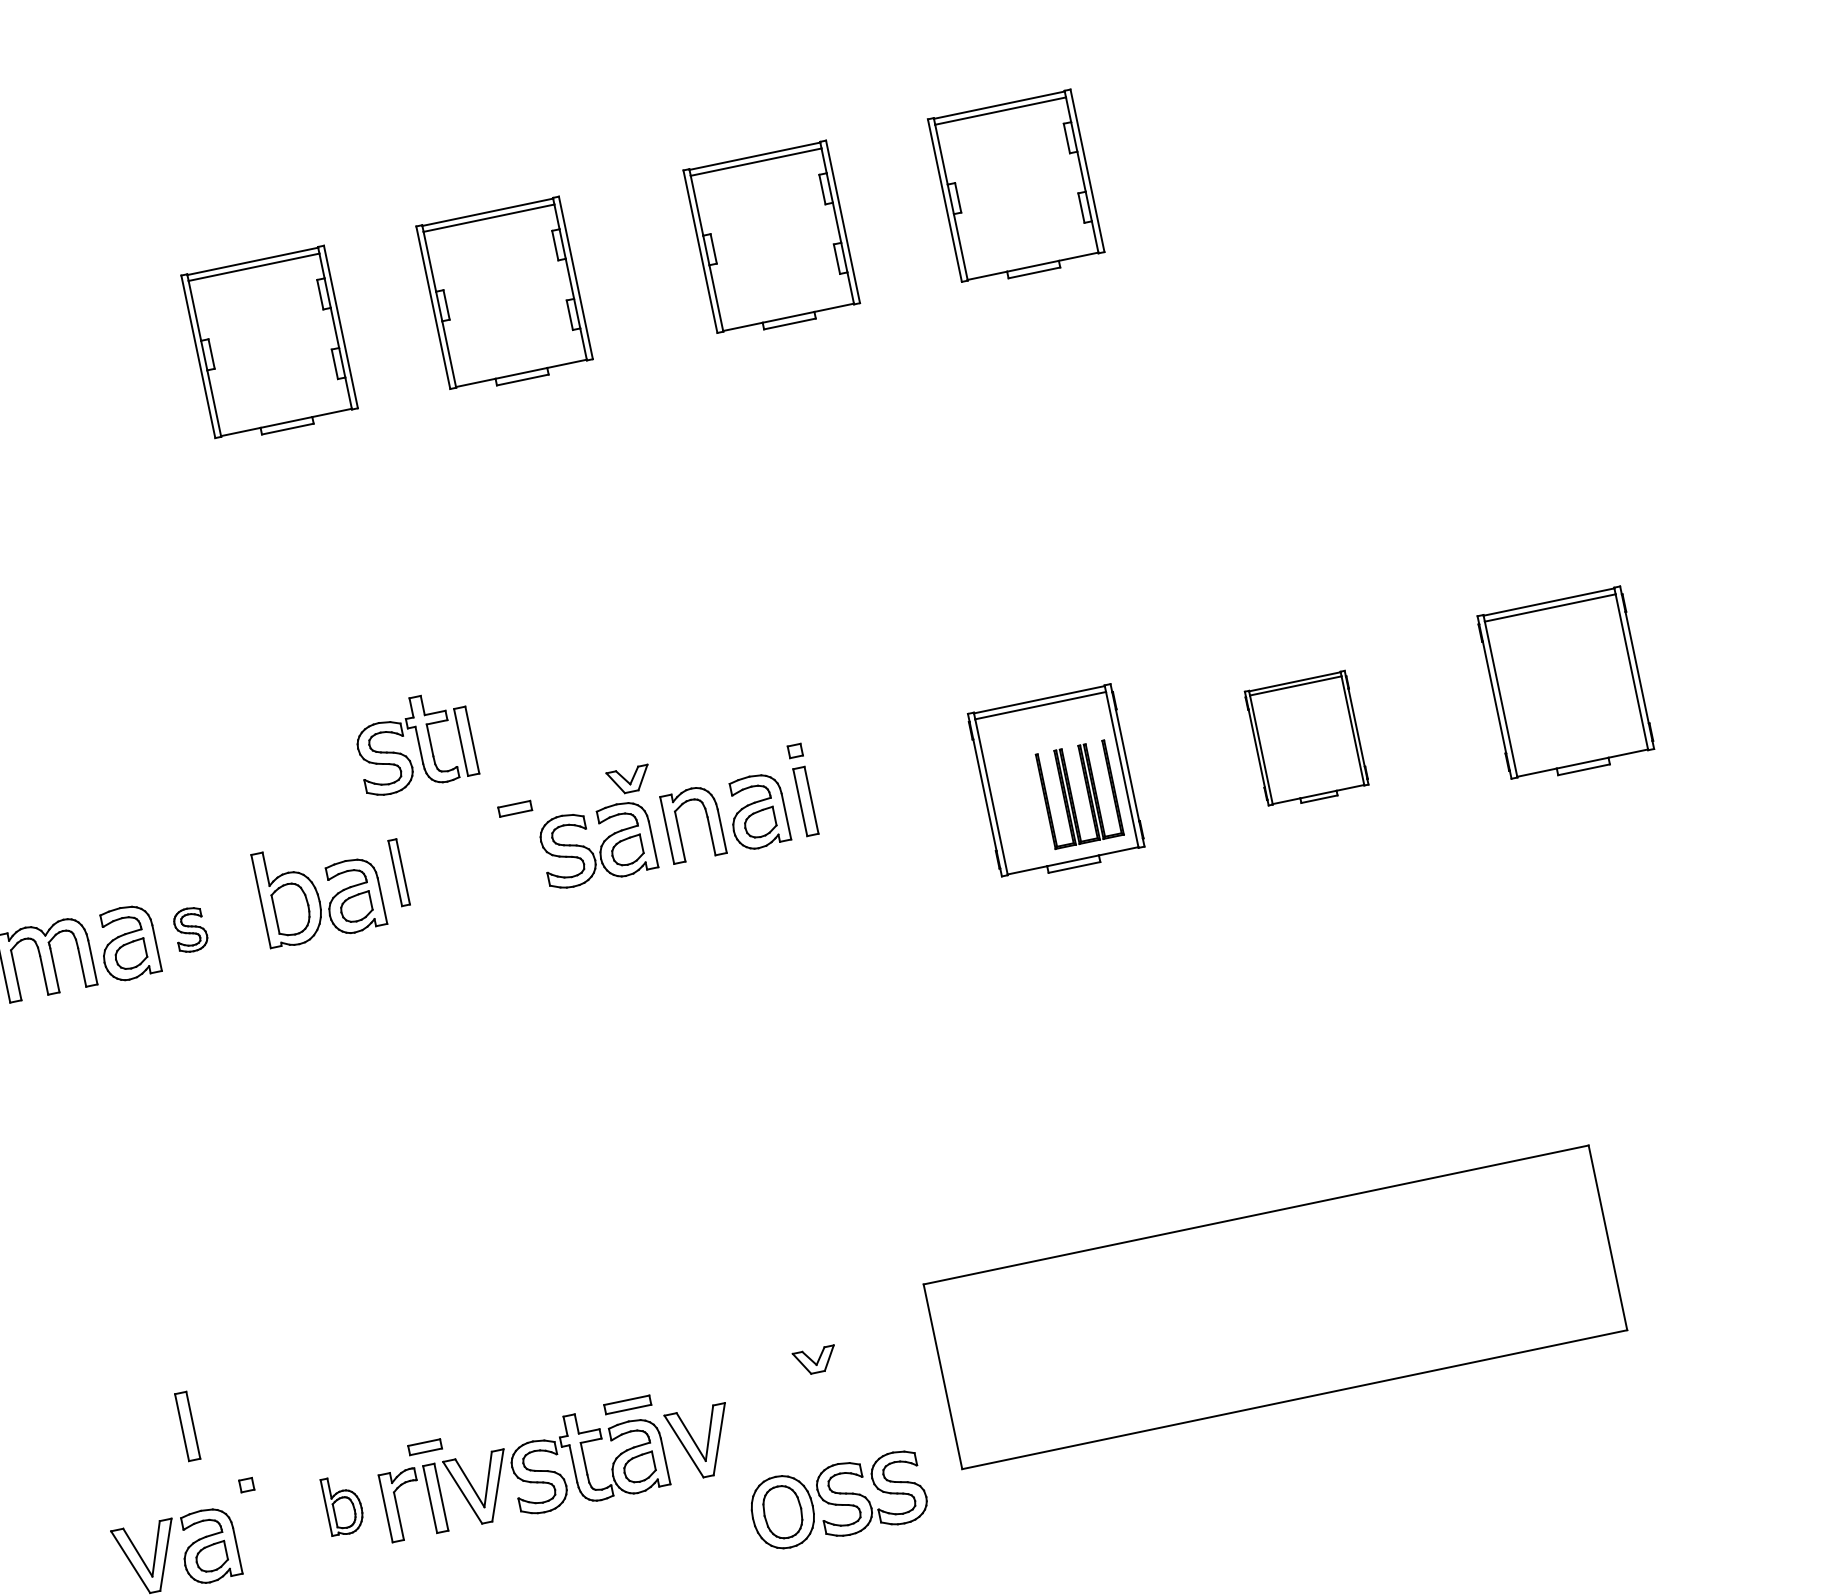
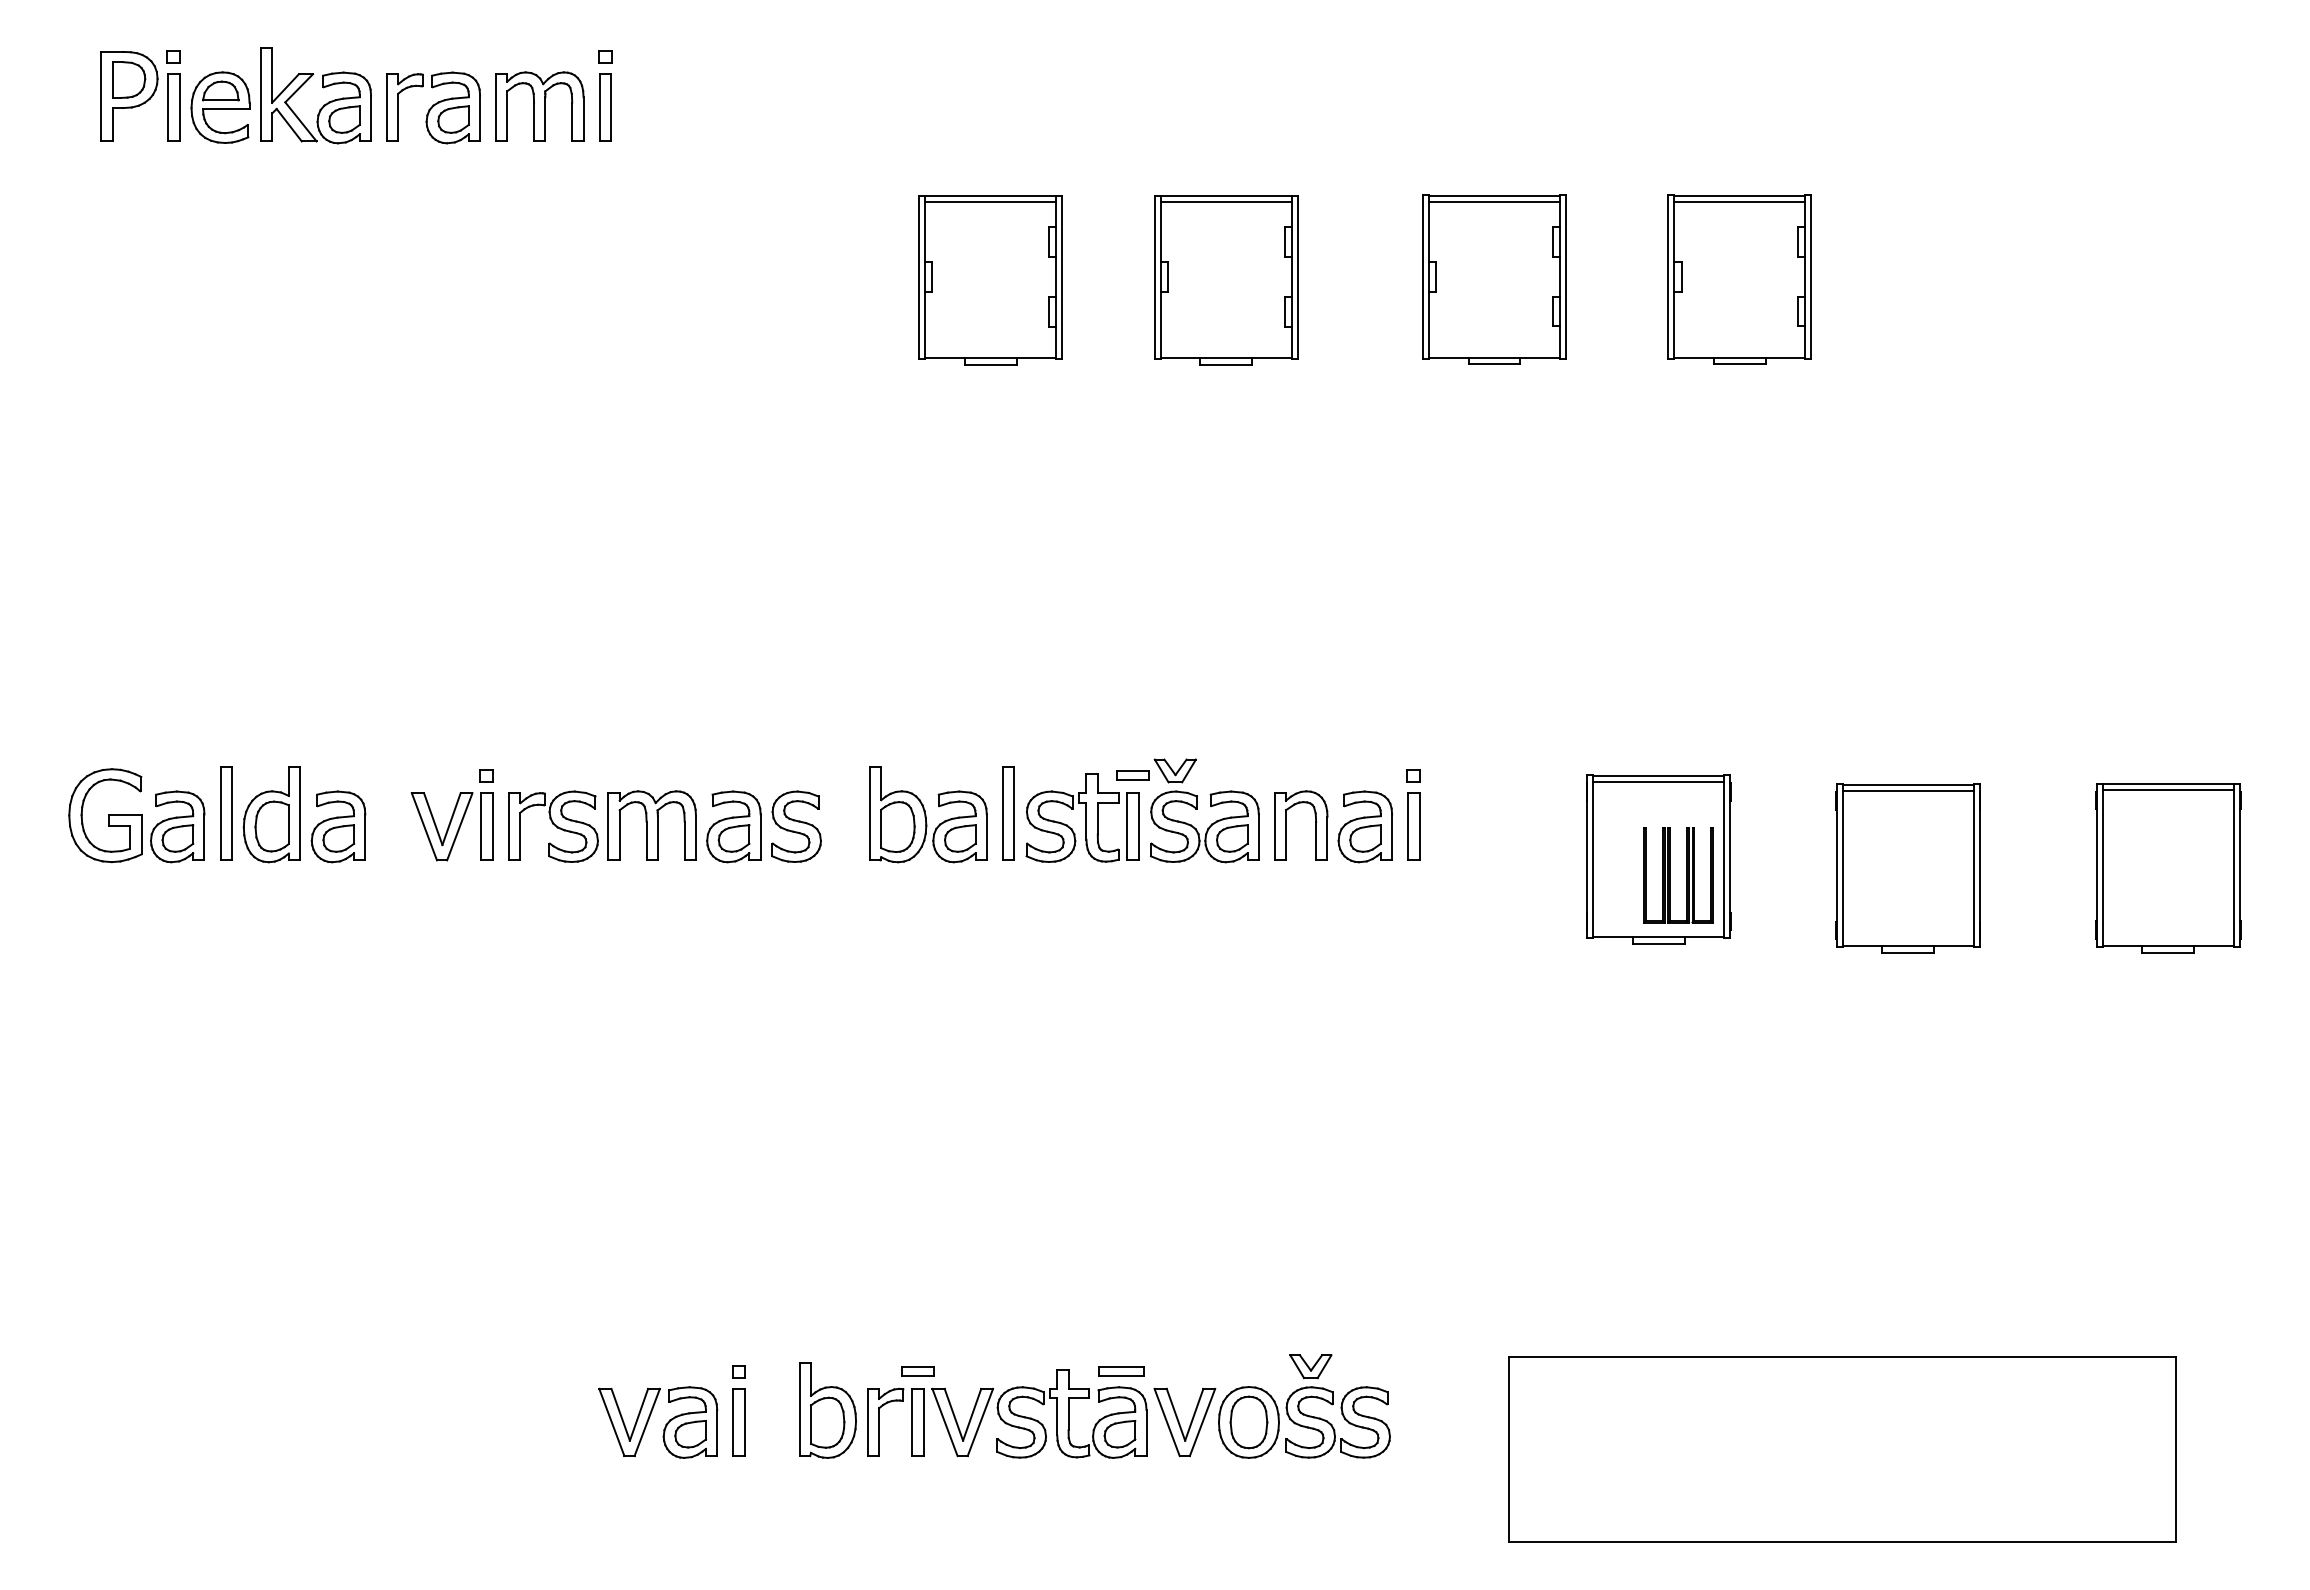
part: (1306, 740) -> (1907, 868), size x1.43
part: (414, 742) -> (1082, 817), moved
part: (628, 780) -> (1174, 770), moved
part: (399, 872) -> (1008, 813), size x1.43
part: (190, 929) -> (796, 826), size x1.67
part: (1275, 1307) -> (1842, 1449), moved
part: (187, 1426) -> (738, 1422), moved
part: (838, 1500) -> (1304, 1422), moved
part: (343, 1505) -> (827, 1410), size x1.67

